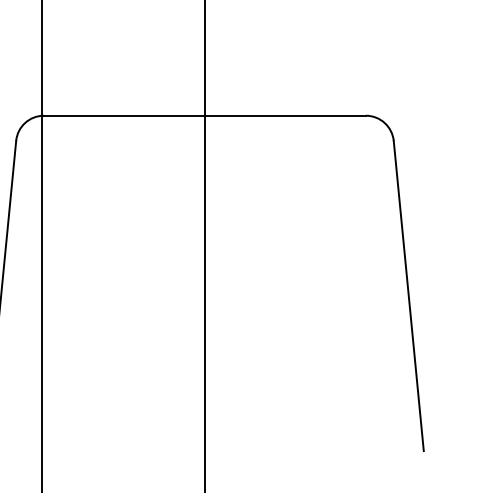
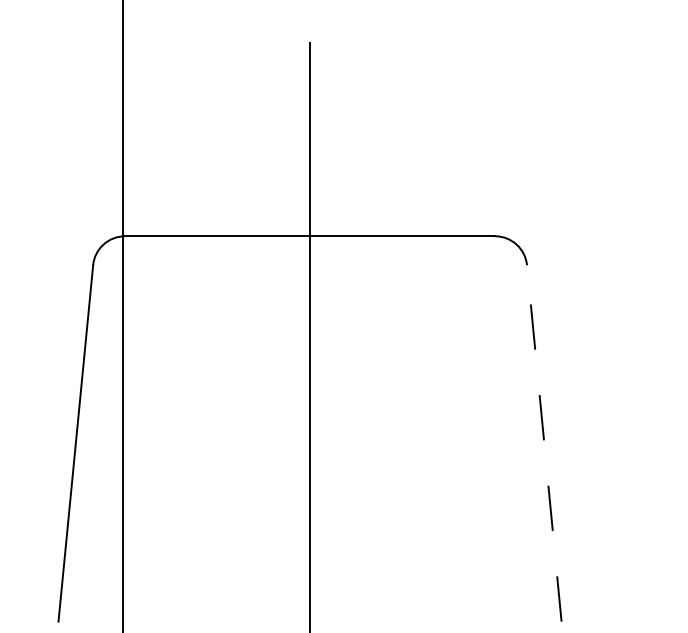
line: (408, 295) -> (544, 442), solid -> dashed

